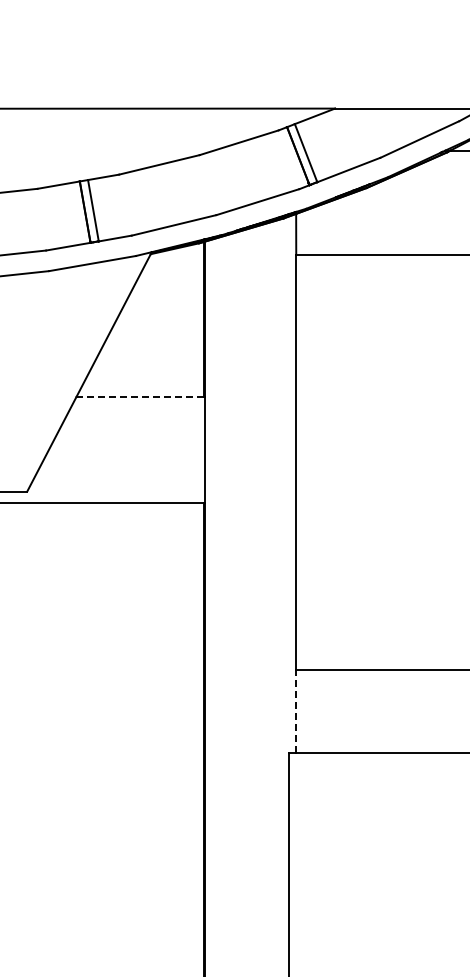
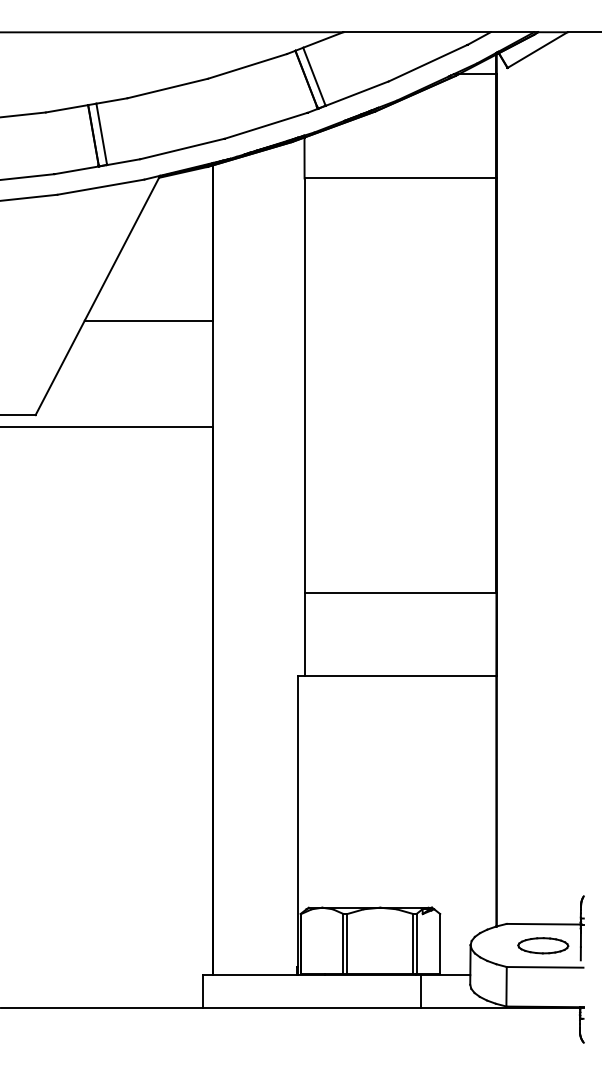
line: (140, 396) -> (148, 320), dashed -> solid
line: (296, 710) -> (304, 634), dashed -> solid

